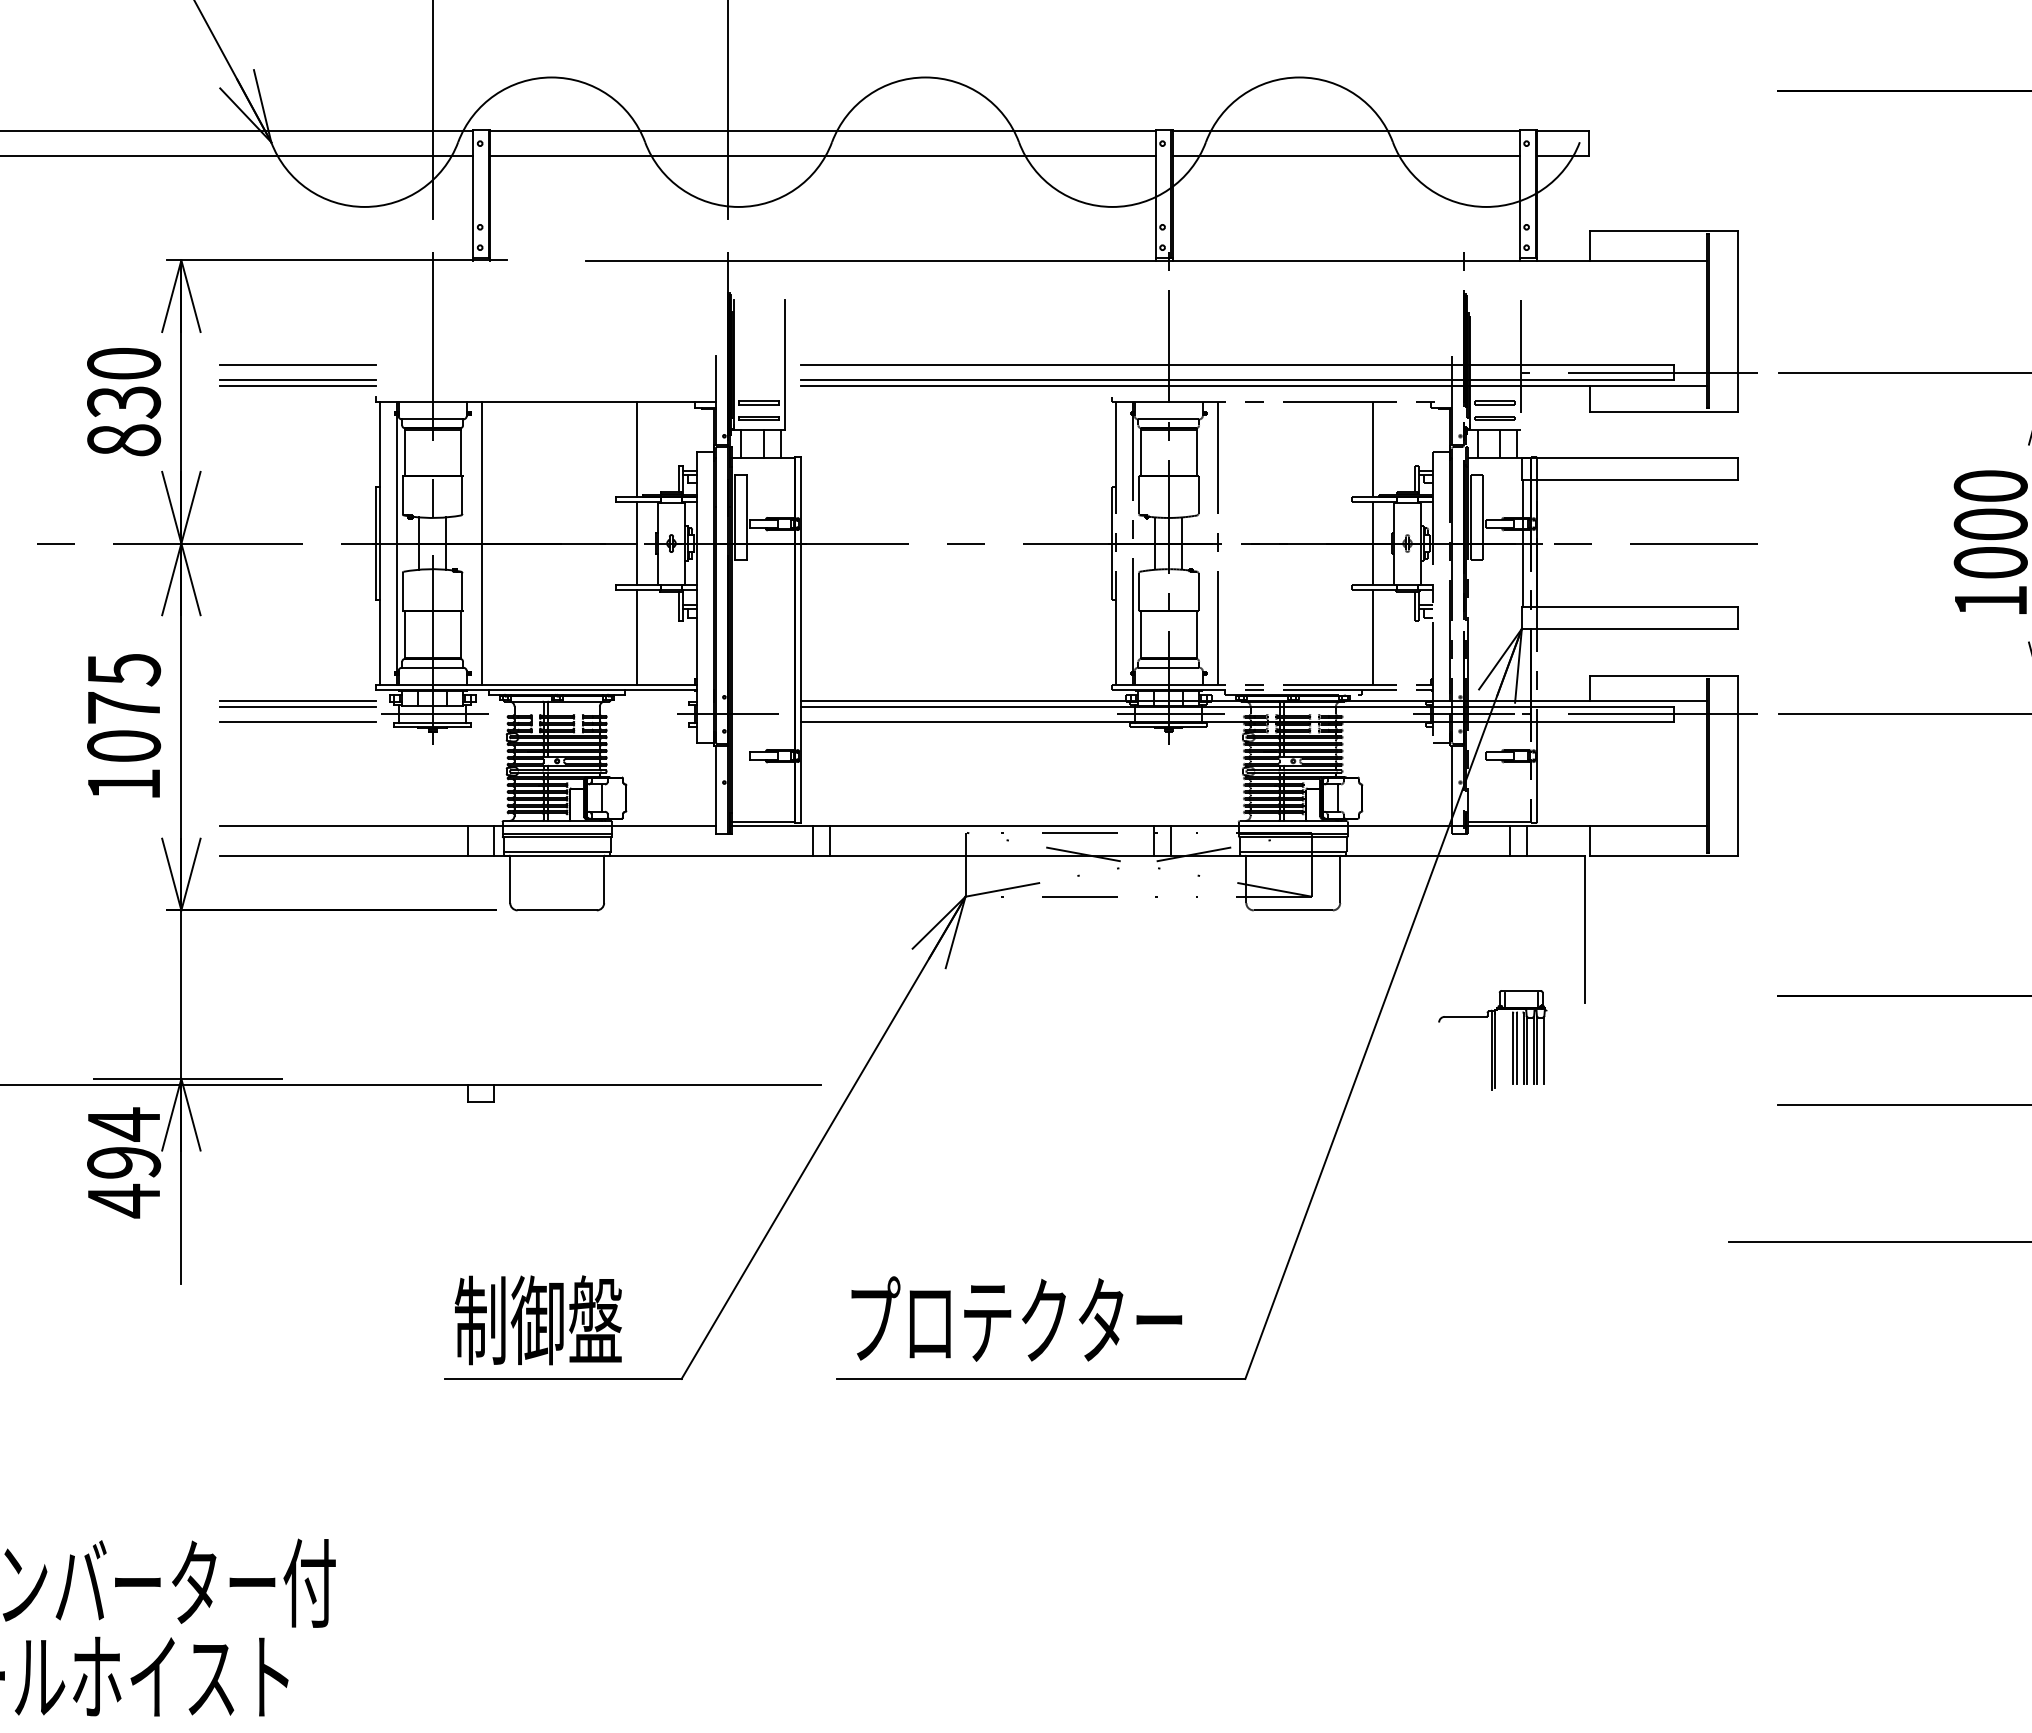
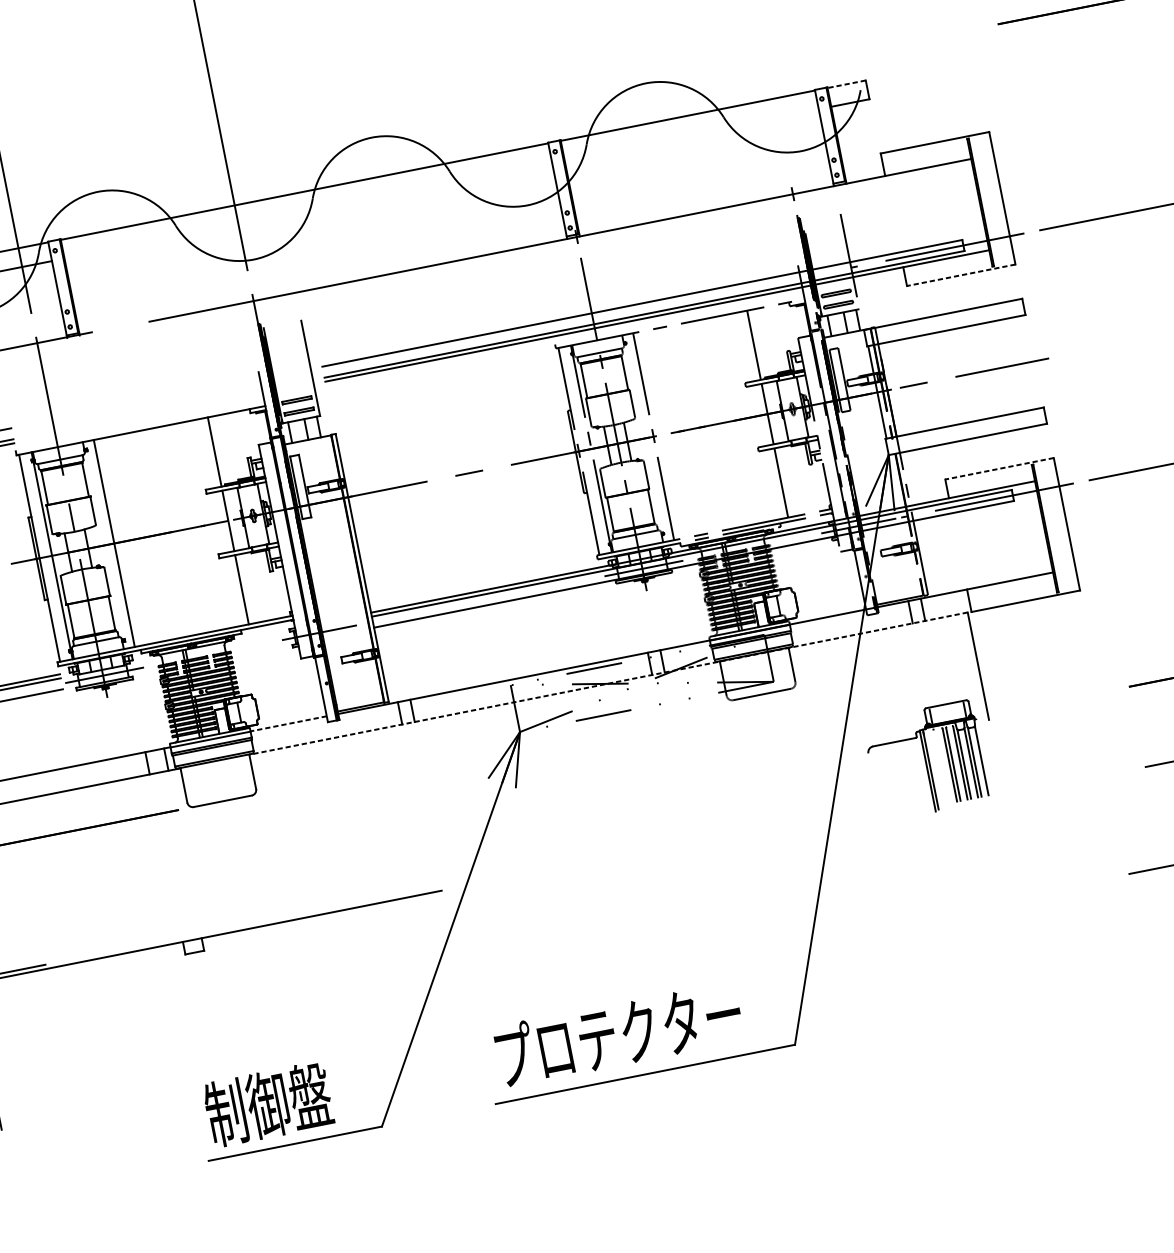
line: (1562, 130) -> (846, 84), solid -> dashed
line: (822, 156) -> (307, 210), removed
line: (1345, 156) -> (691, 134), removed
line: (1663, 411) -> (961, 275), solid -> dashed
line: (1663, 675) -> (999, 468), solid -> dashed
line: (663, 825) -> (288, 723), solid -> dashed
line: (1093, 856) -> (607, 684), solid -> dashed
part: (1492, 1040) -> (926, 760), size x1.4

